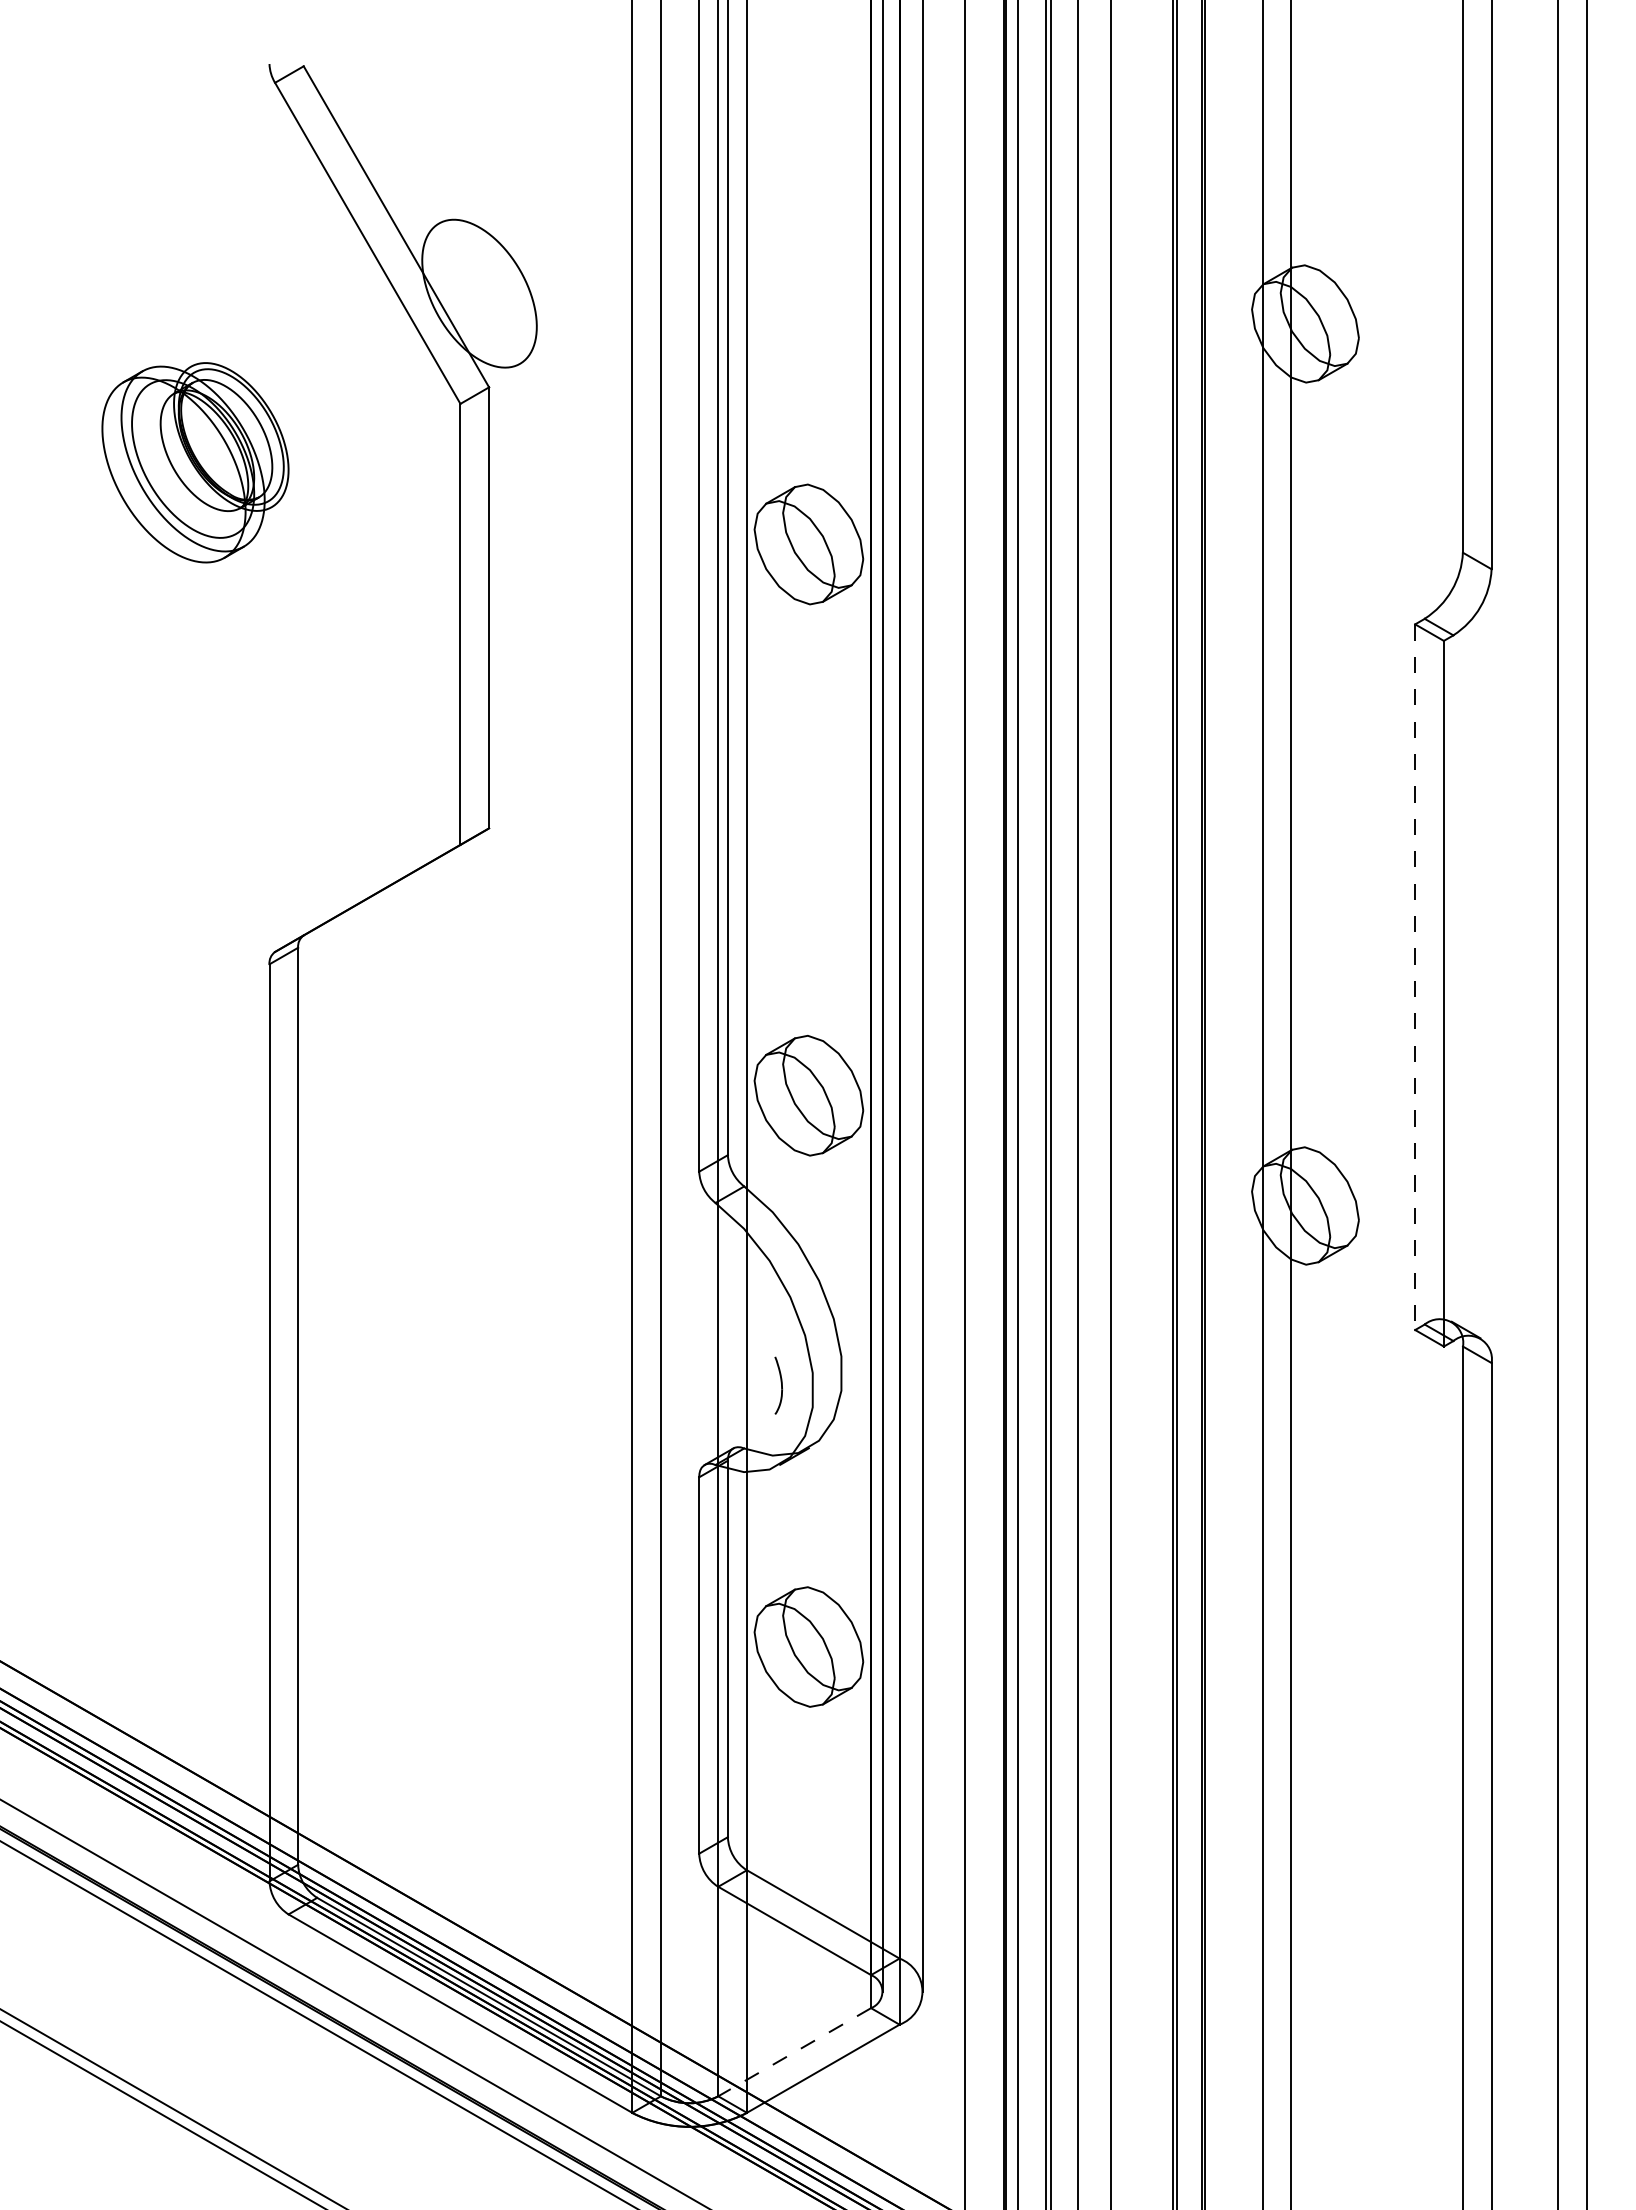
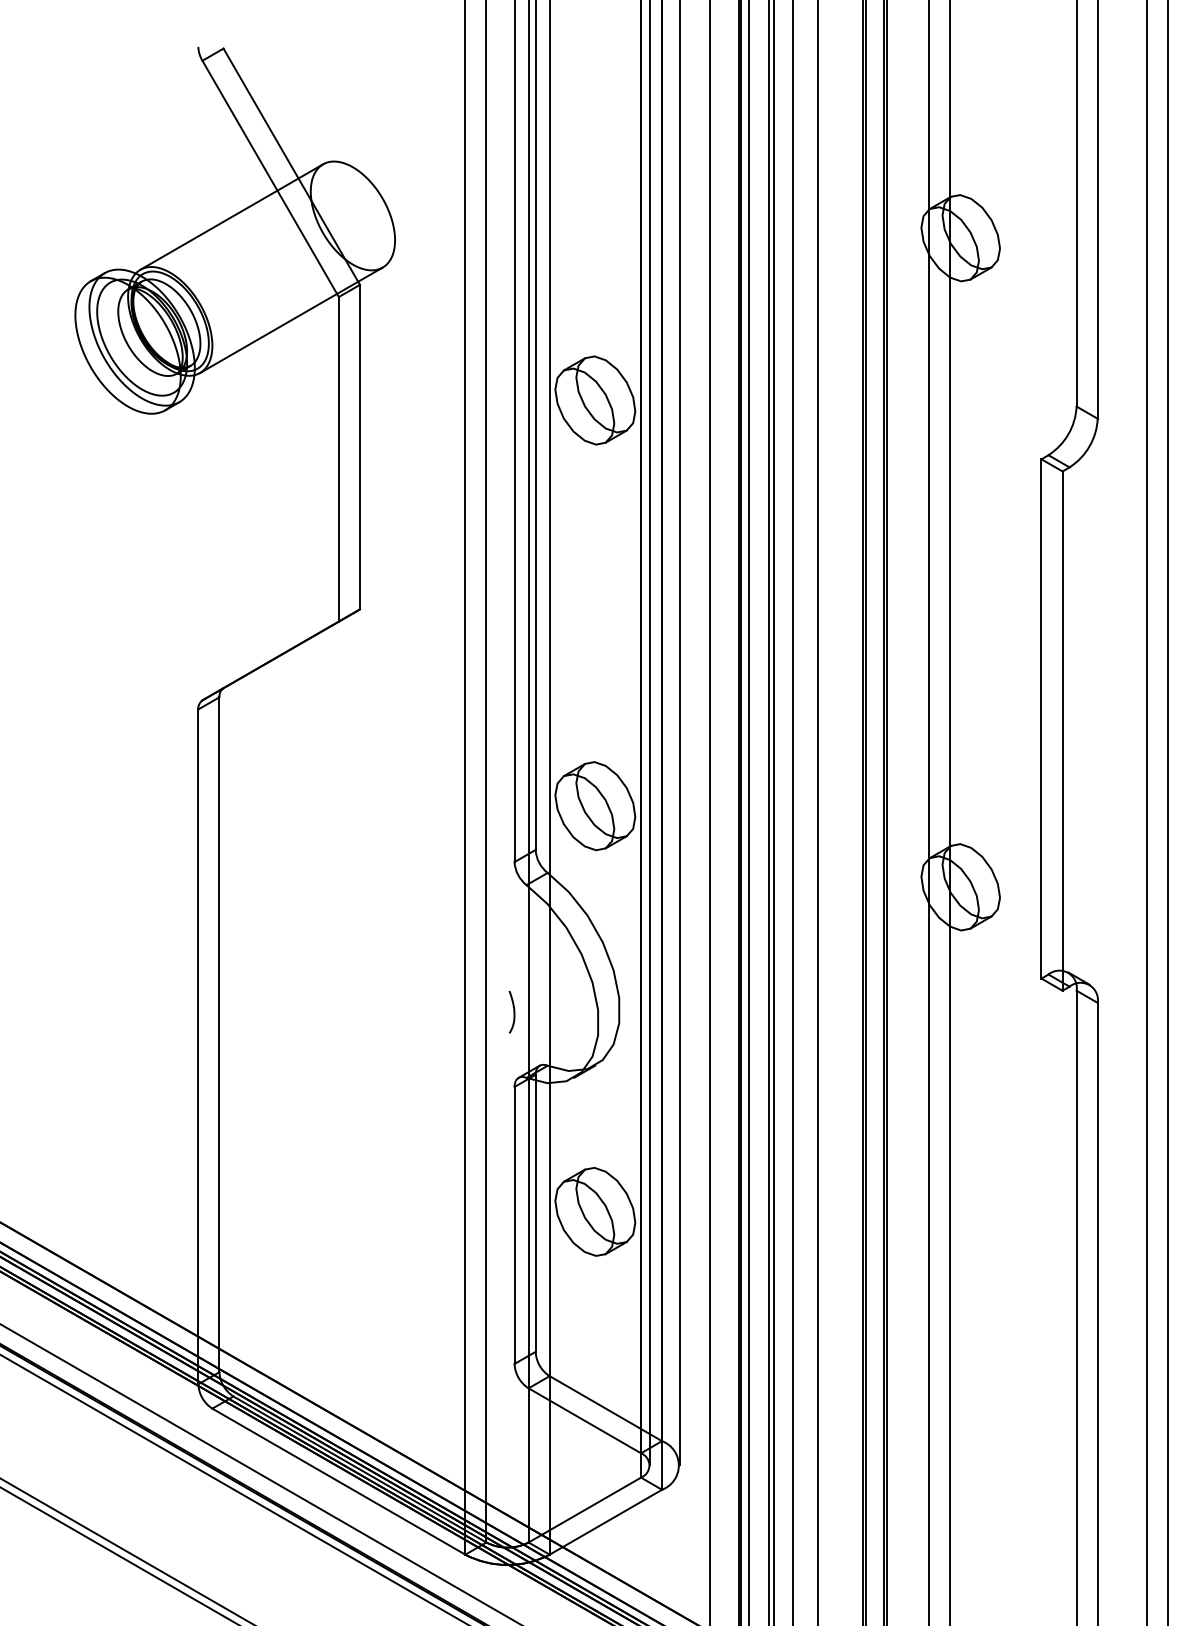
line: (314, 294) -> (231, 216), added
line: (395, 435) -> (291, 320), added
line: (1415, 977) -> (1041, 719), dashed -> solid
part: (778, 1385) -> (511, 1012), moved
line: (794, 2052) -> (584, 1510), dashed -> solid

